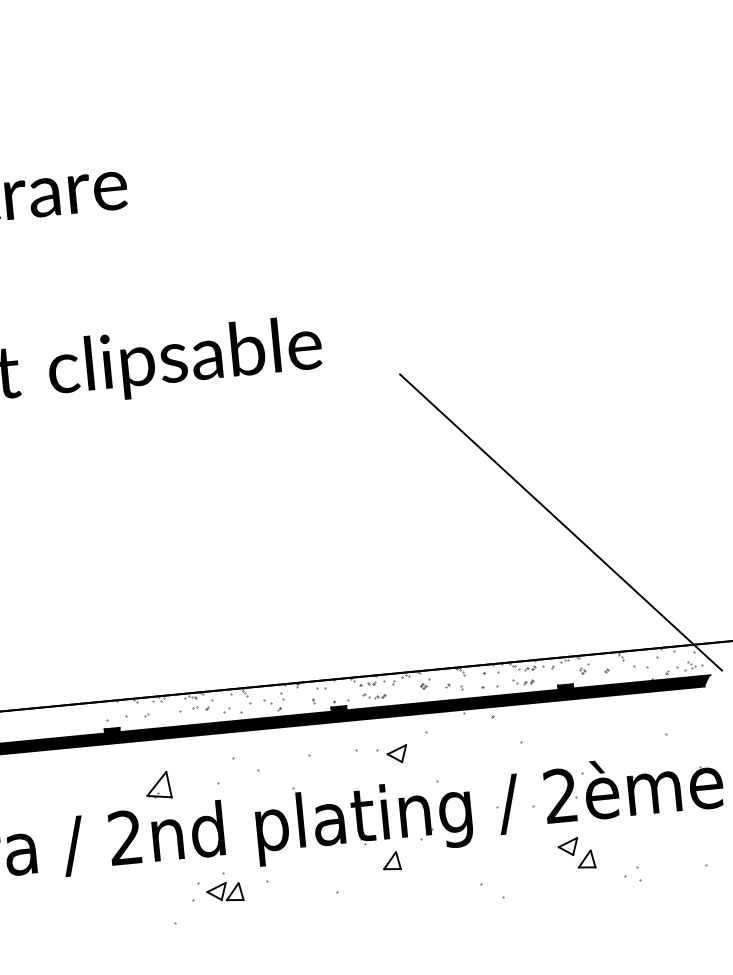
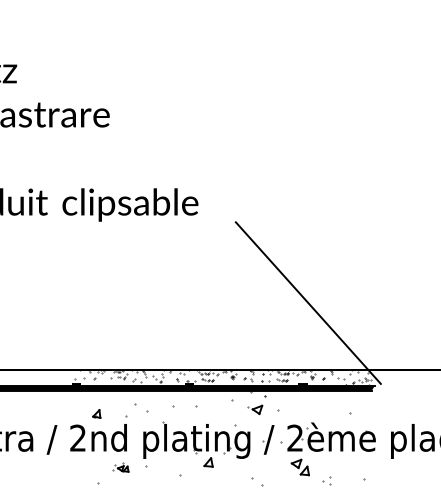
part: (393, 753) -> (255, 409), moved
part: (157, 784) -> (96, 413), size x0.6
part: (216, 888) -> (120, 467), size x0.6

